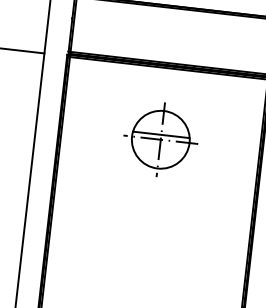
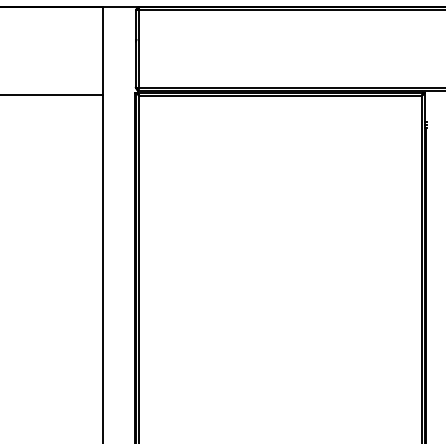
part: (160, 139) -> (280, 197), removed

